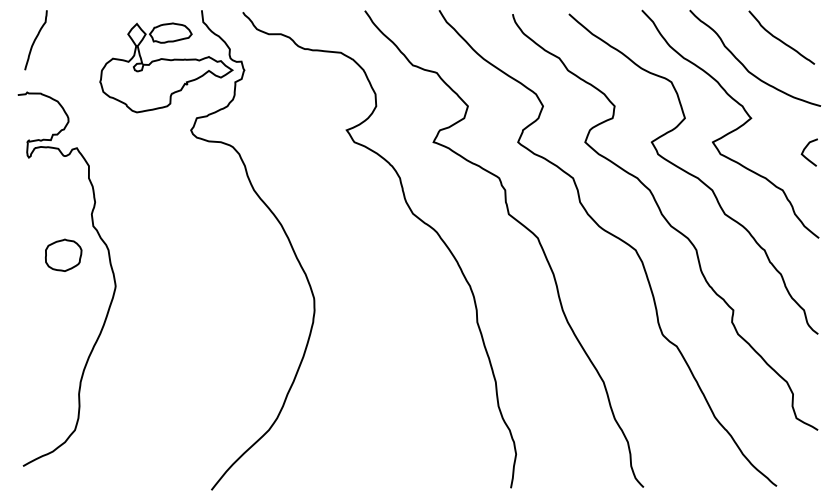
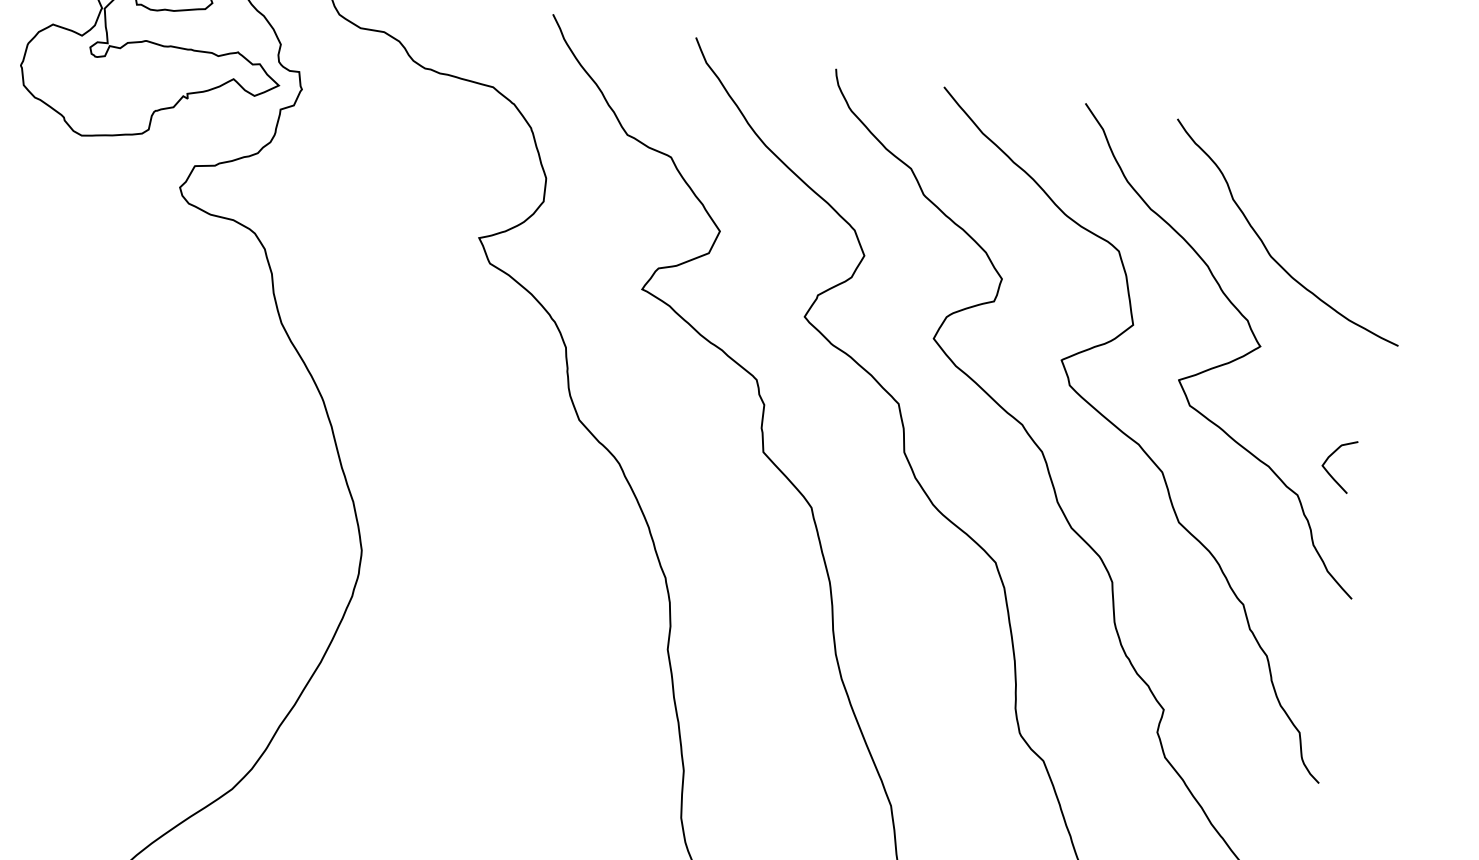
curve: (779, 38) -> (1340, 202), removed
curve: (804, 151) -> (1328, 461), moved

